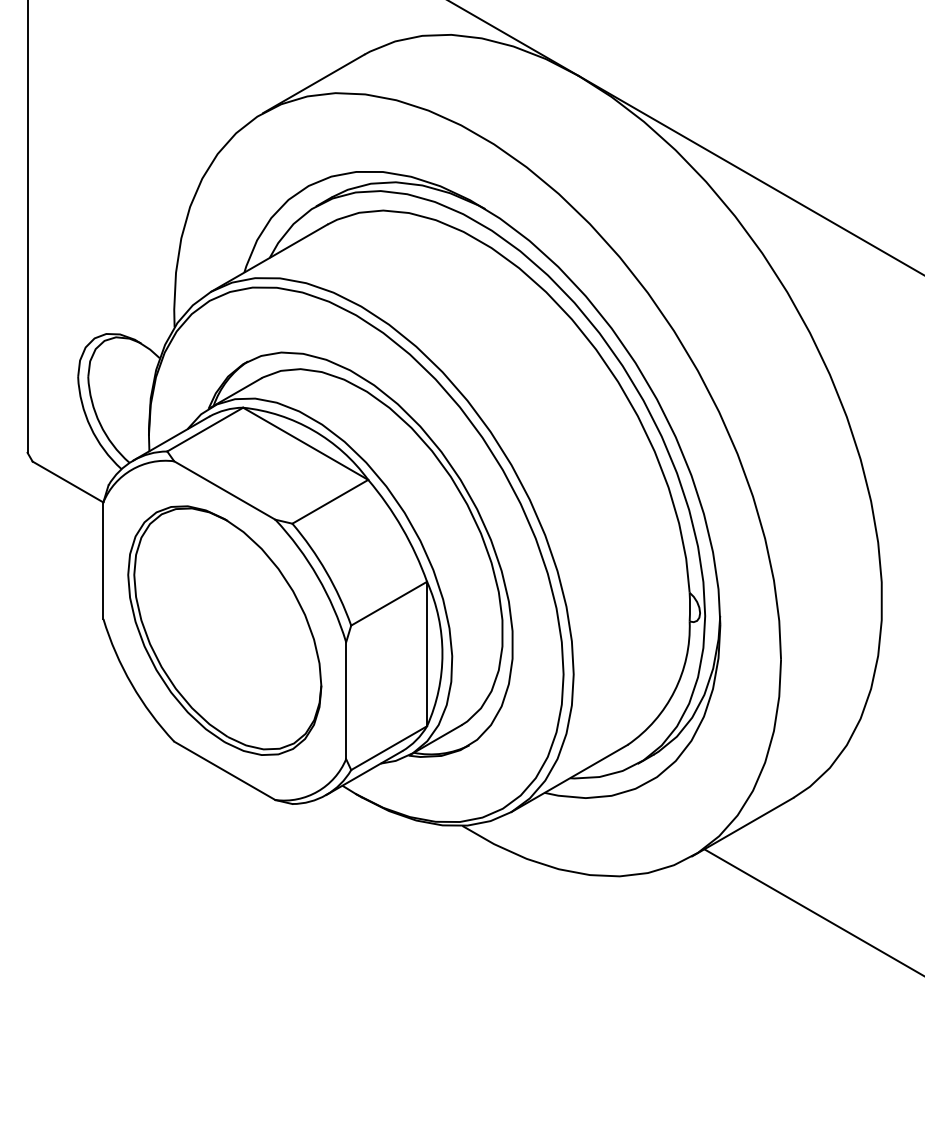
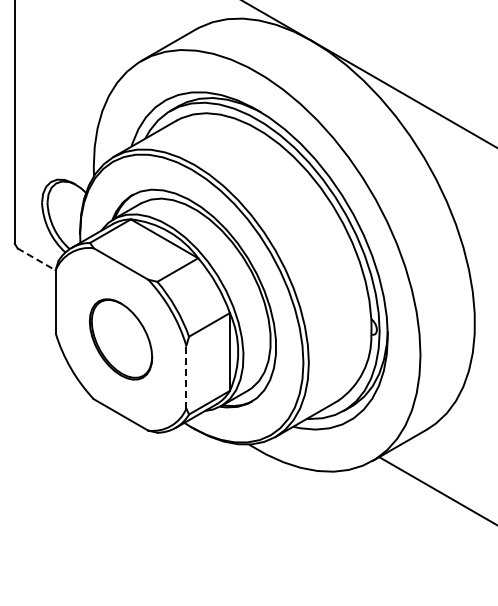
line: (69, 482) -> (37, 259), solid -> dashed
part: (223, 630) -> (120, 339), size x0.6
line: (346, 699) -> (186, 376), solid -> dashed

